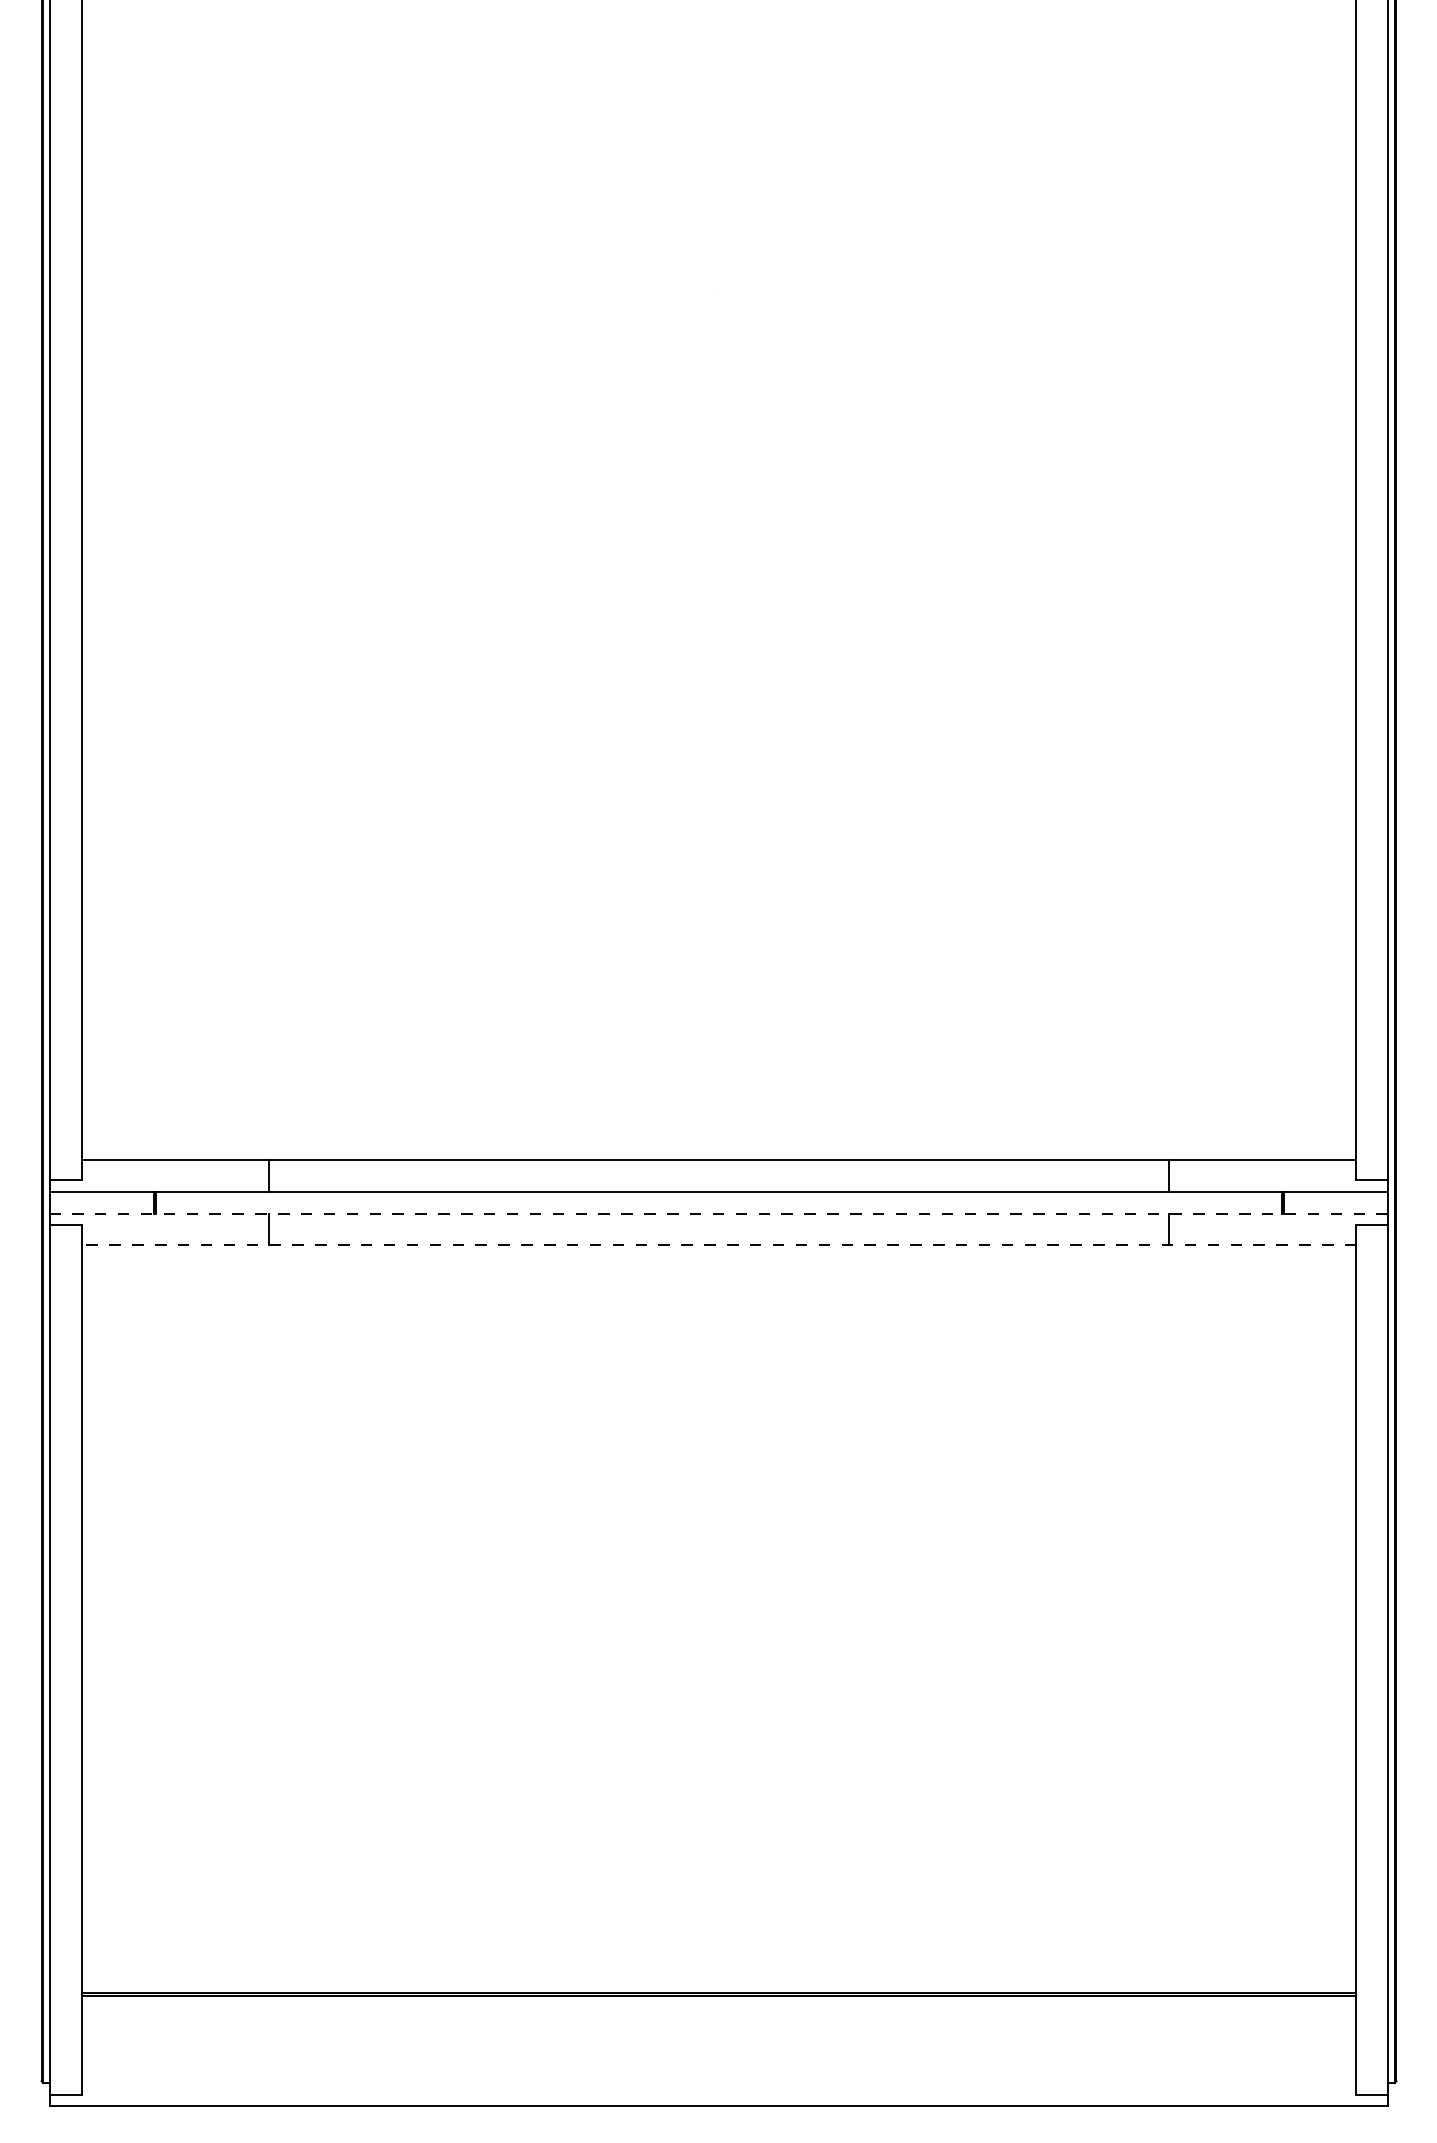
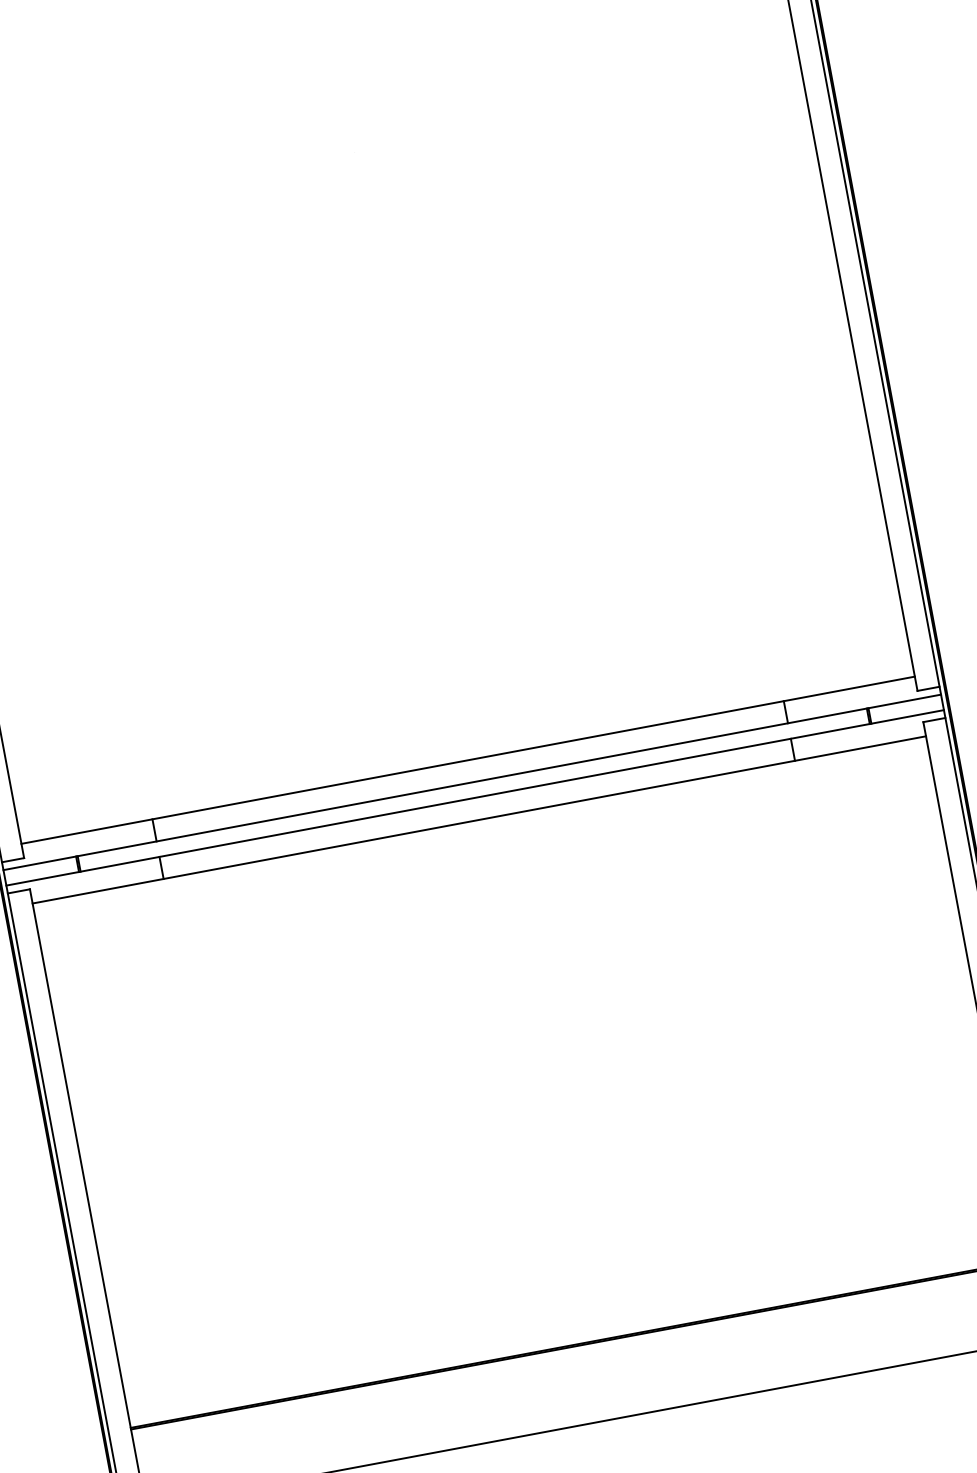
line: (718, 1213) -> (474, 797), dashed -> solid
line: (718, 1245) -> (479, 820), dashed -> solid

